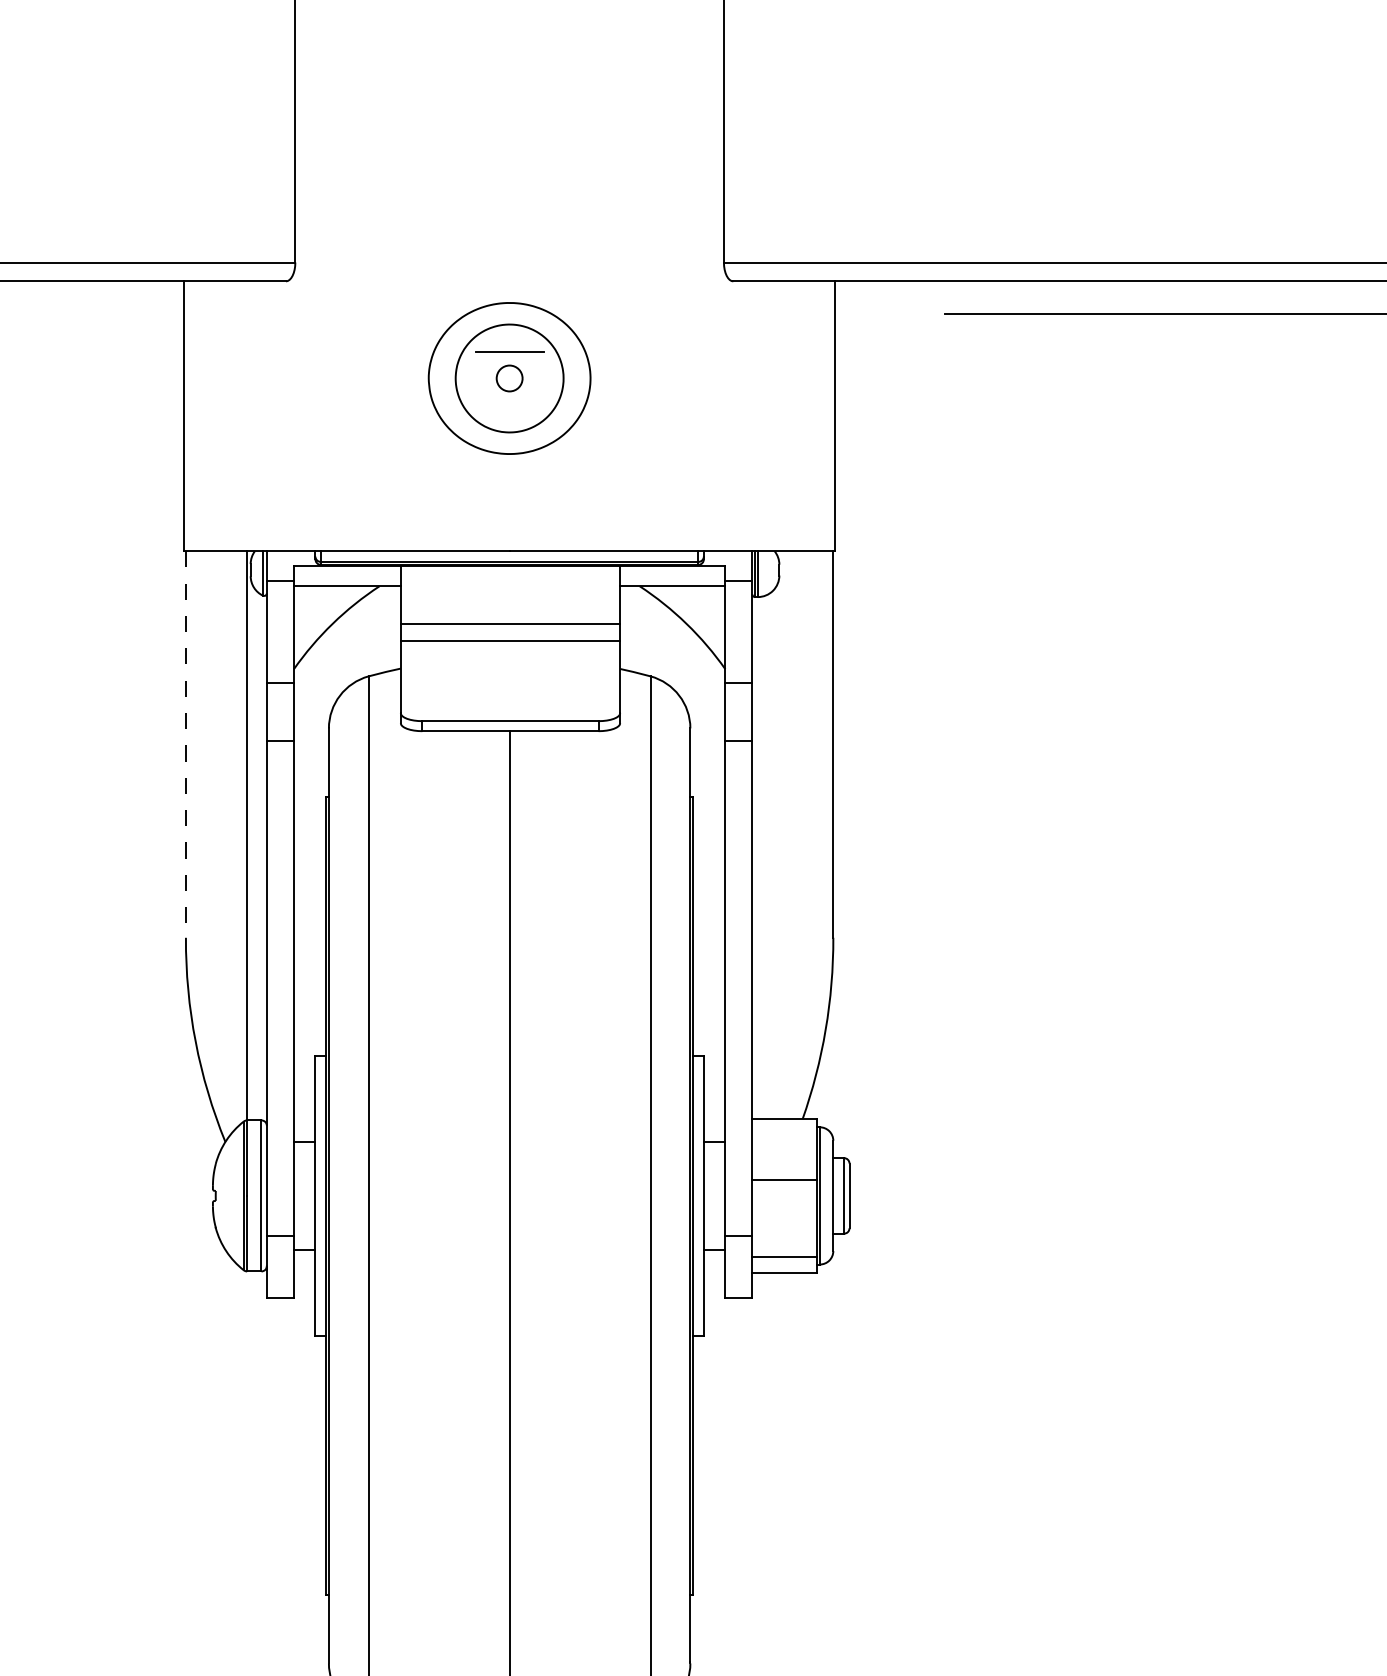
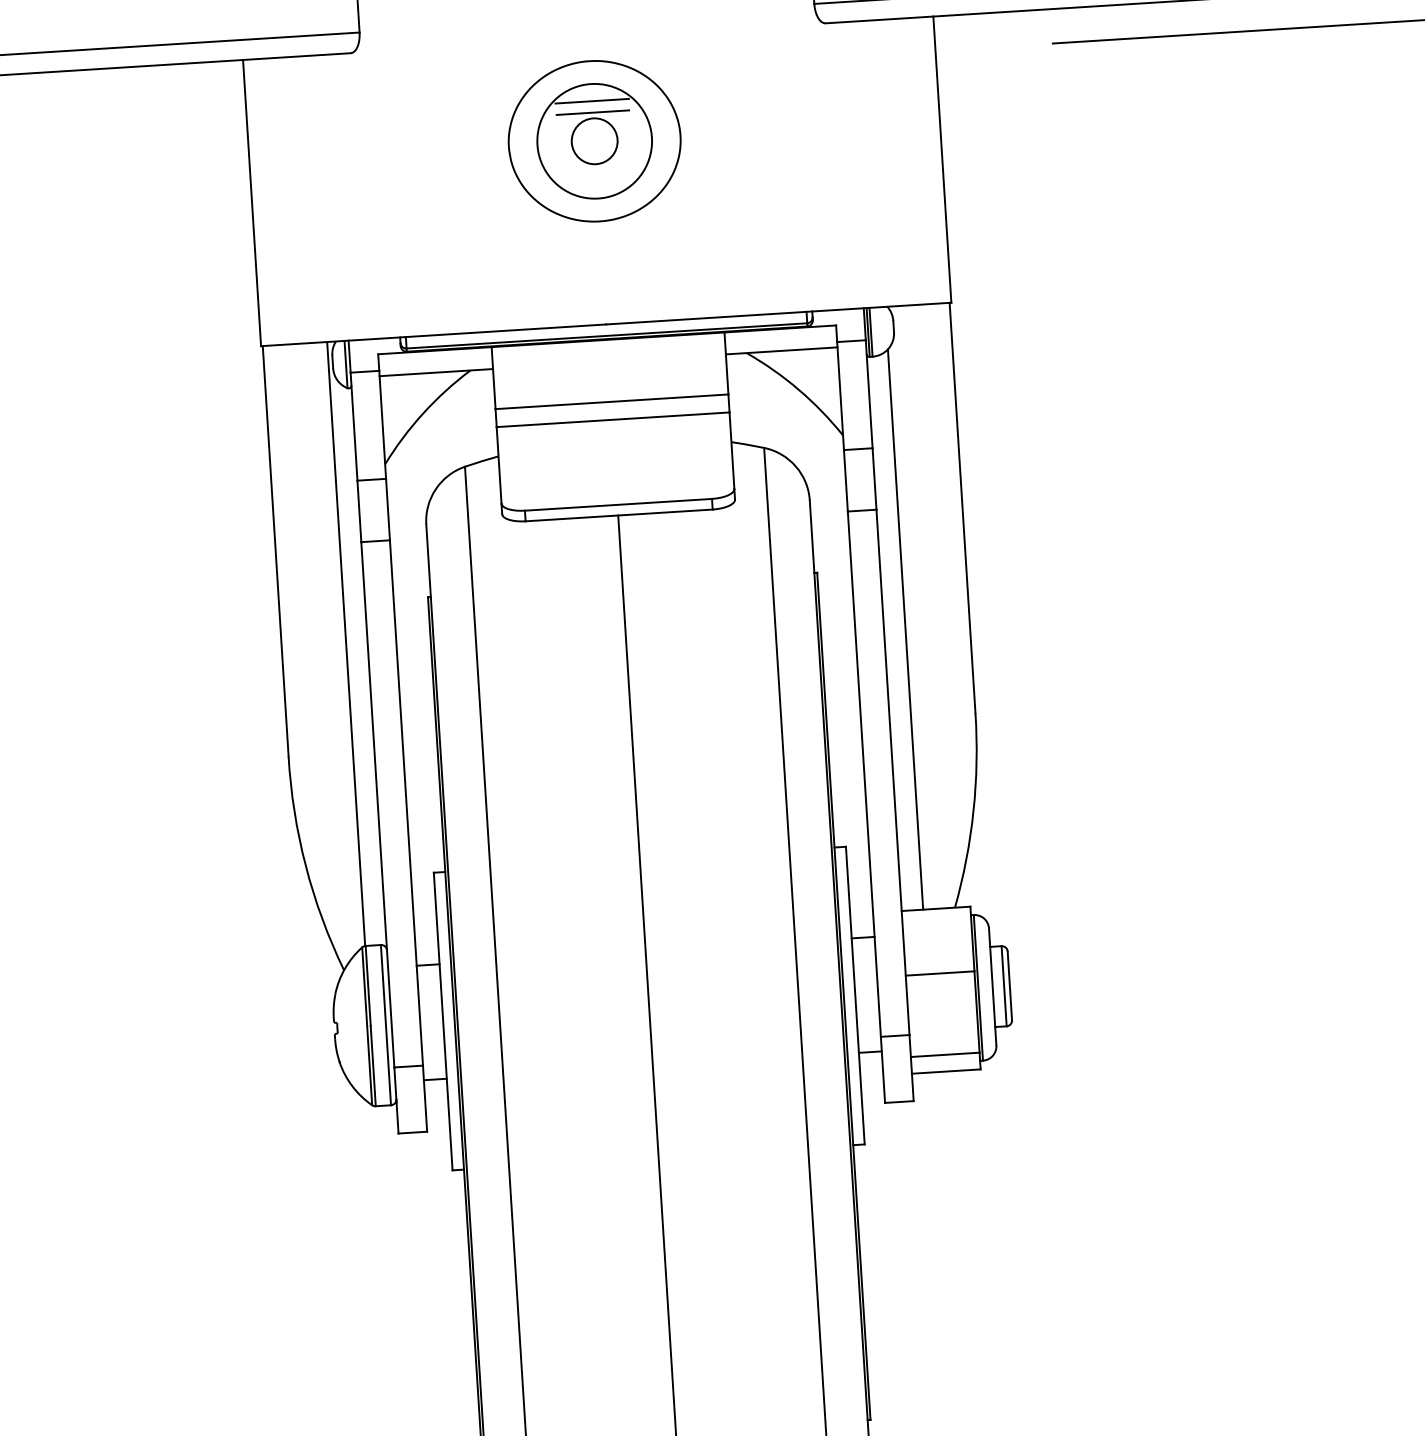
line: (509, 340) -> (592, 100), added
circle: (509, 378) -> (594, 141), size x1.67
line: (185, 744) -> (275, 551), dashed -> solid
line: (772, 855) -> (905, 629), added

